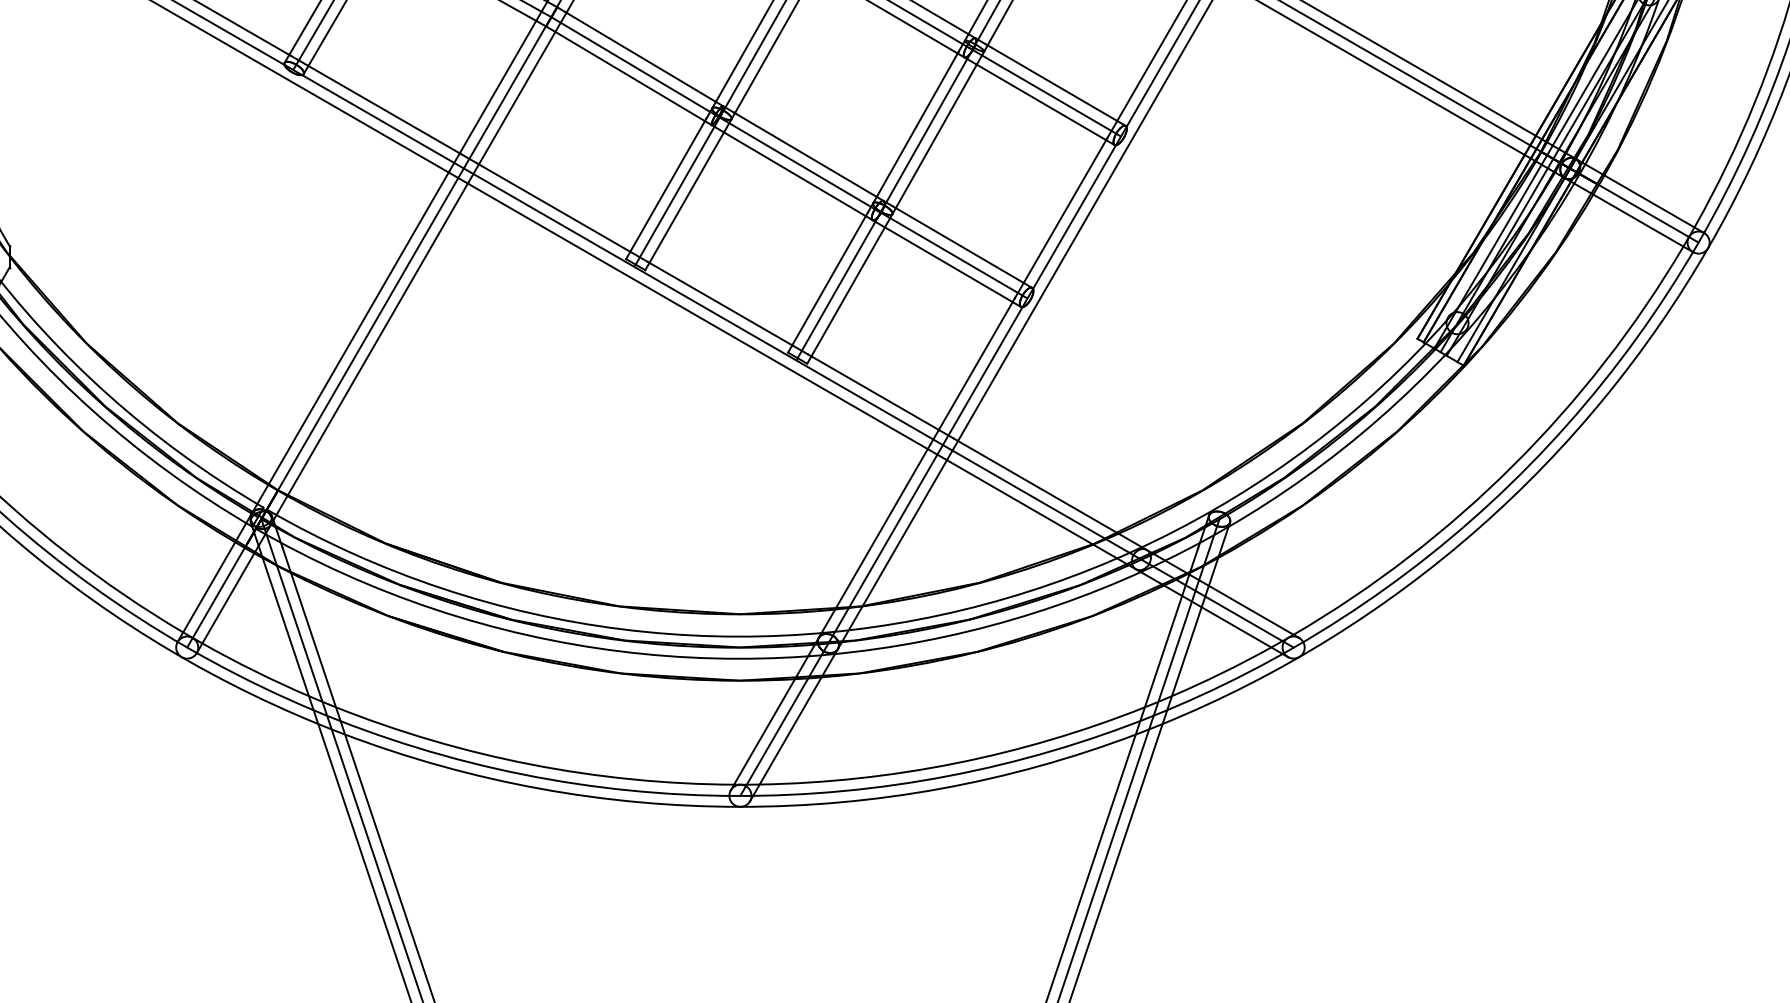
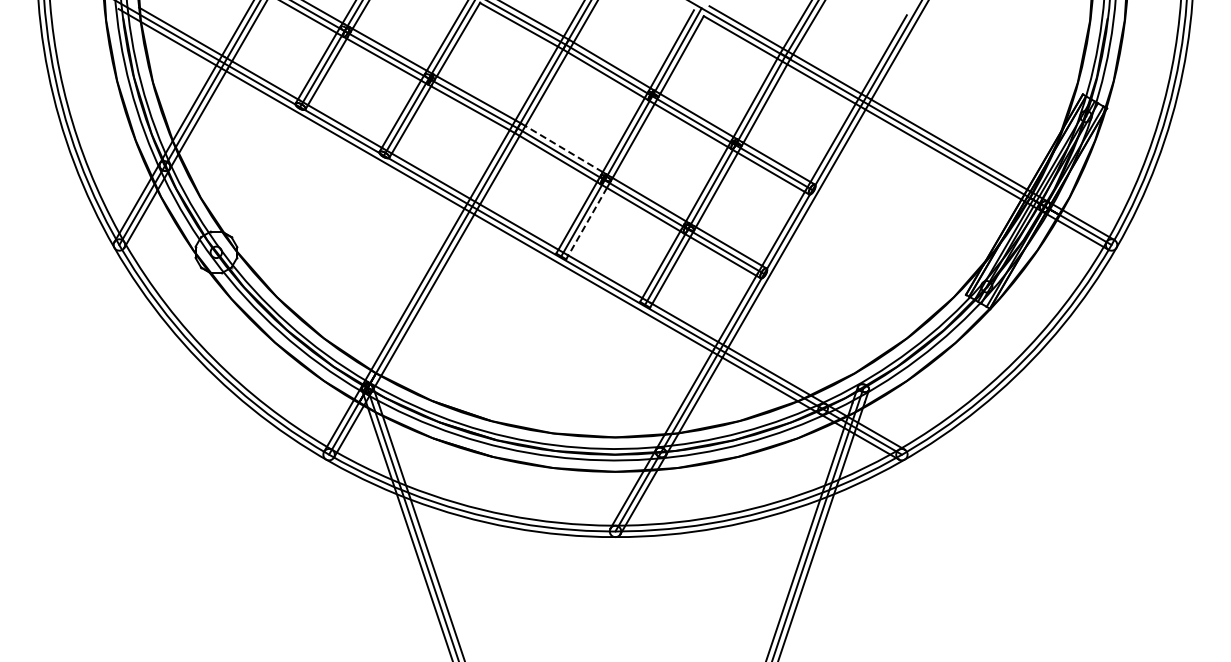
line: (640, 56) -> (563, 148), solid -> dashed
line: (686, 199) -> (587, 222), solid -> dashed

